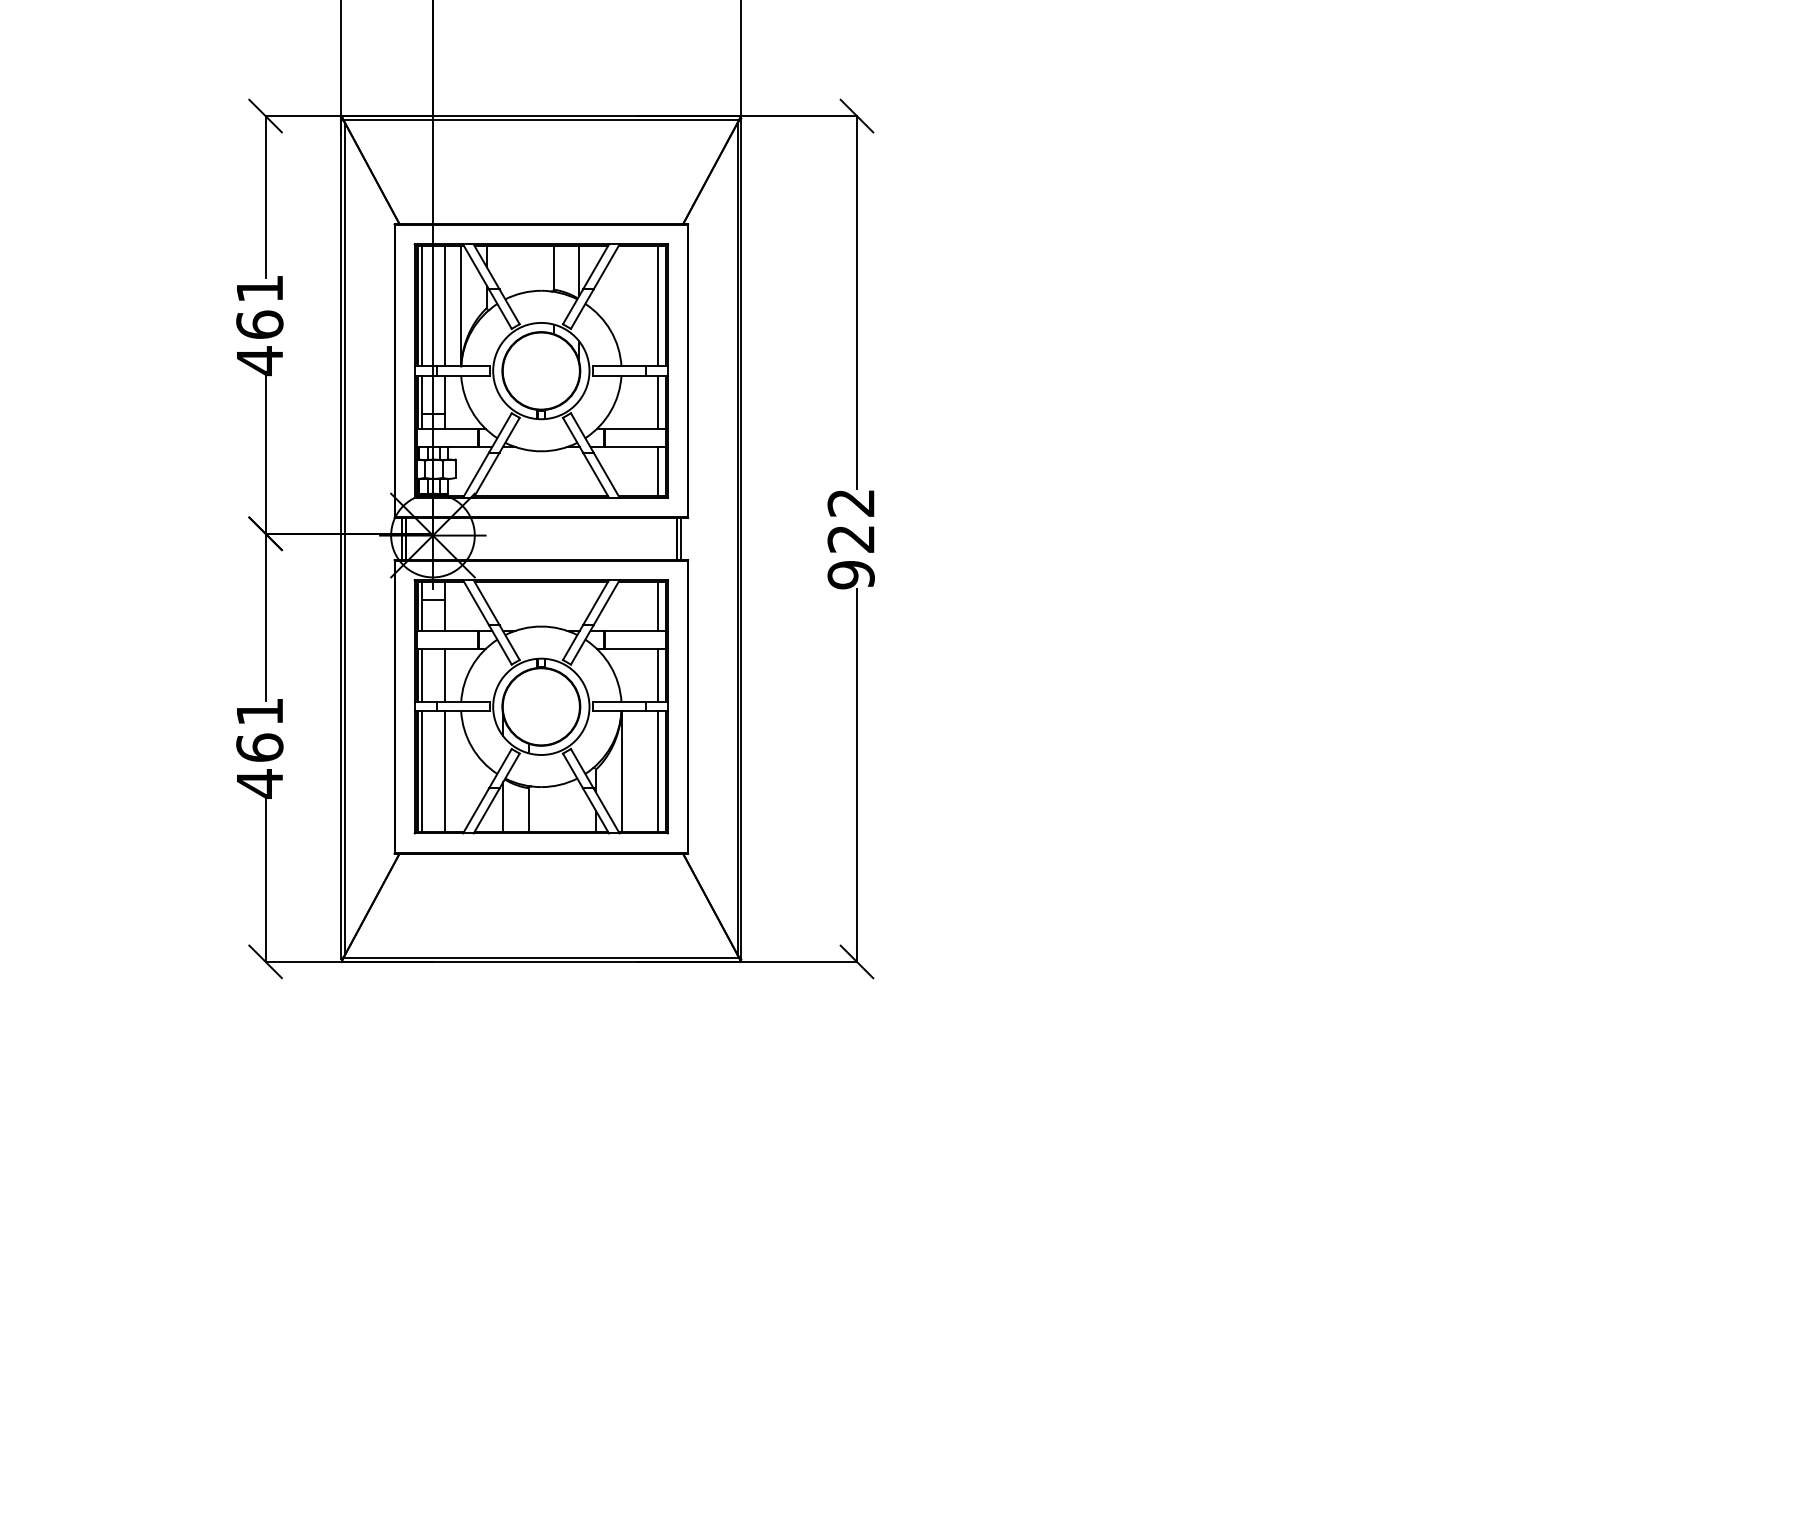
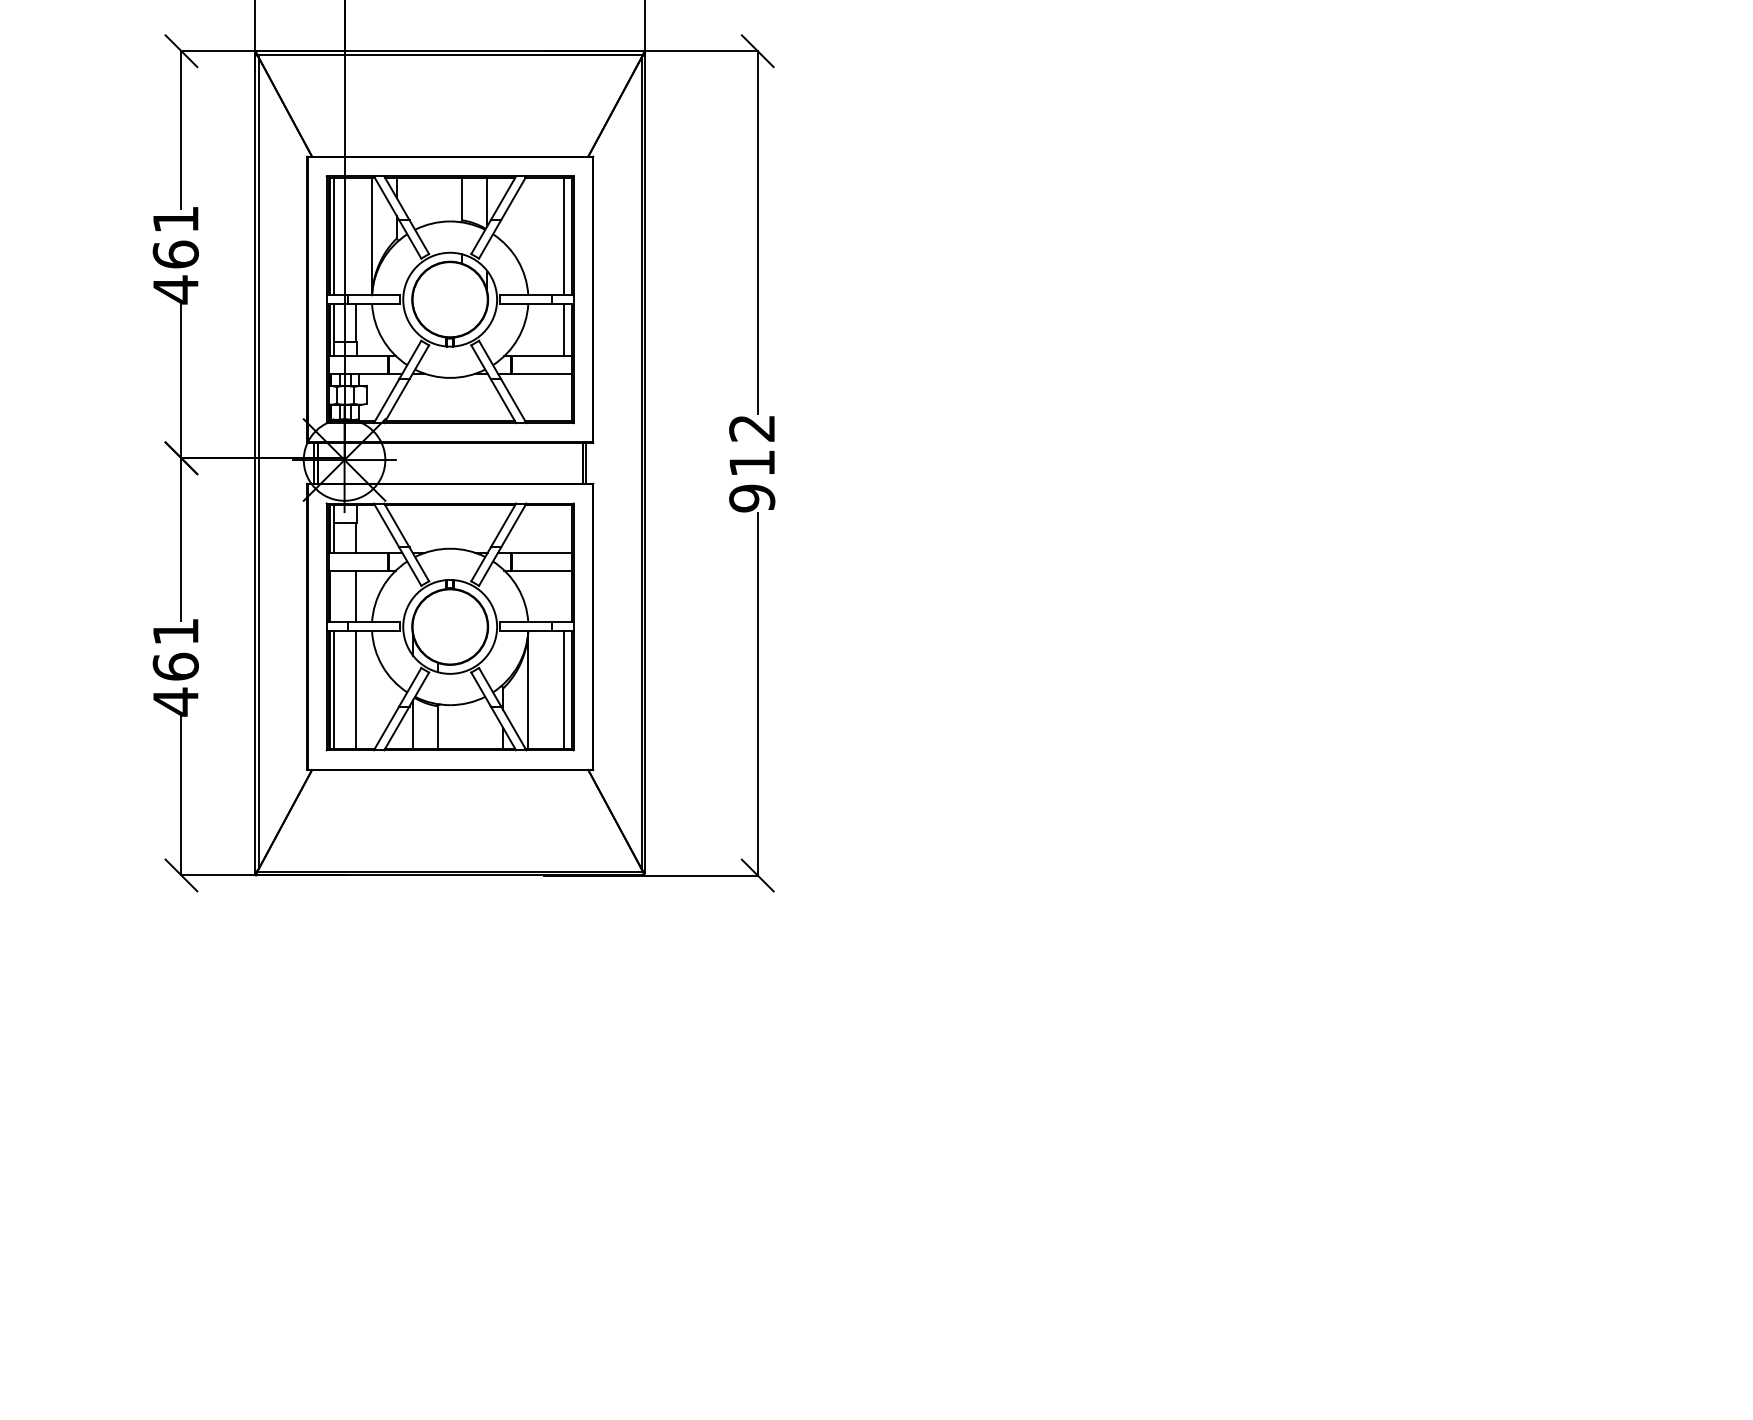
line: (445, 306) -> (356, 236), removed
line: (657, 471) -> (563, 397), removed
text: (850, 539) -> (751, 463), 922 -> 912
line: (657, 606) -> (563, 529), removed
line: (421, 675) -> (333, 596), removed
line: (657, 675) -> (563, 596), removed

